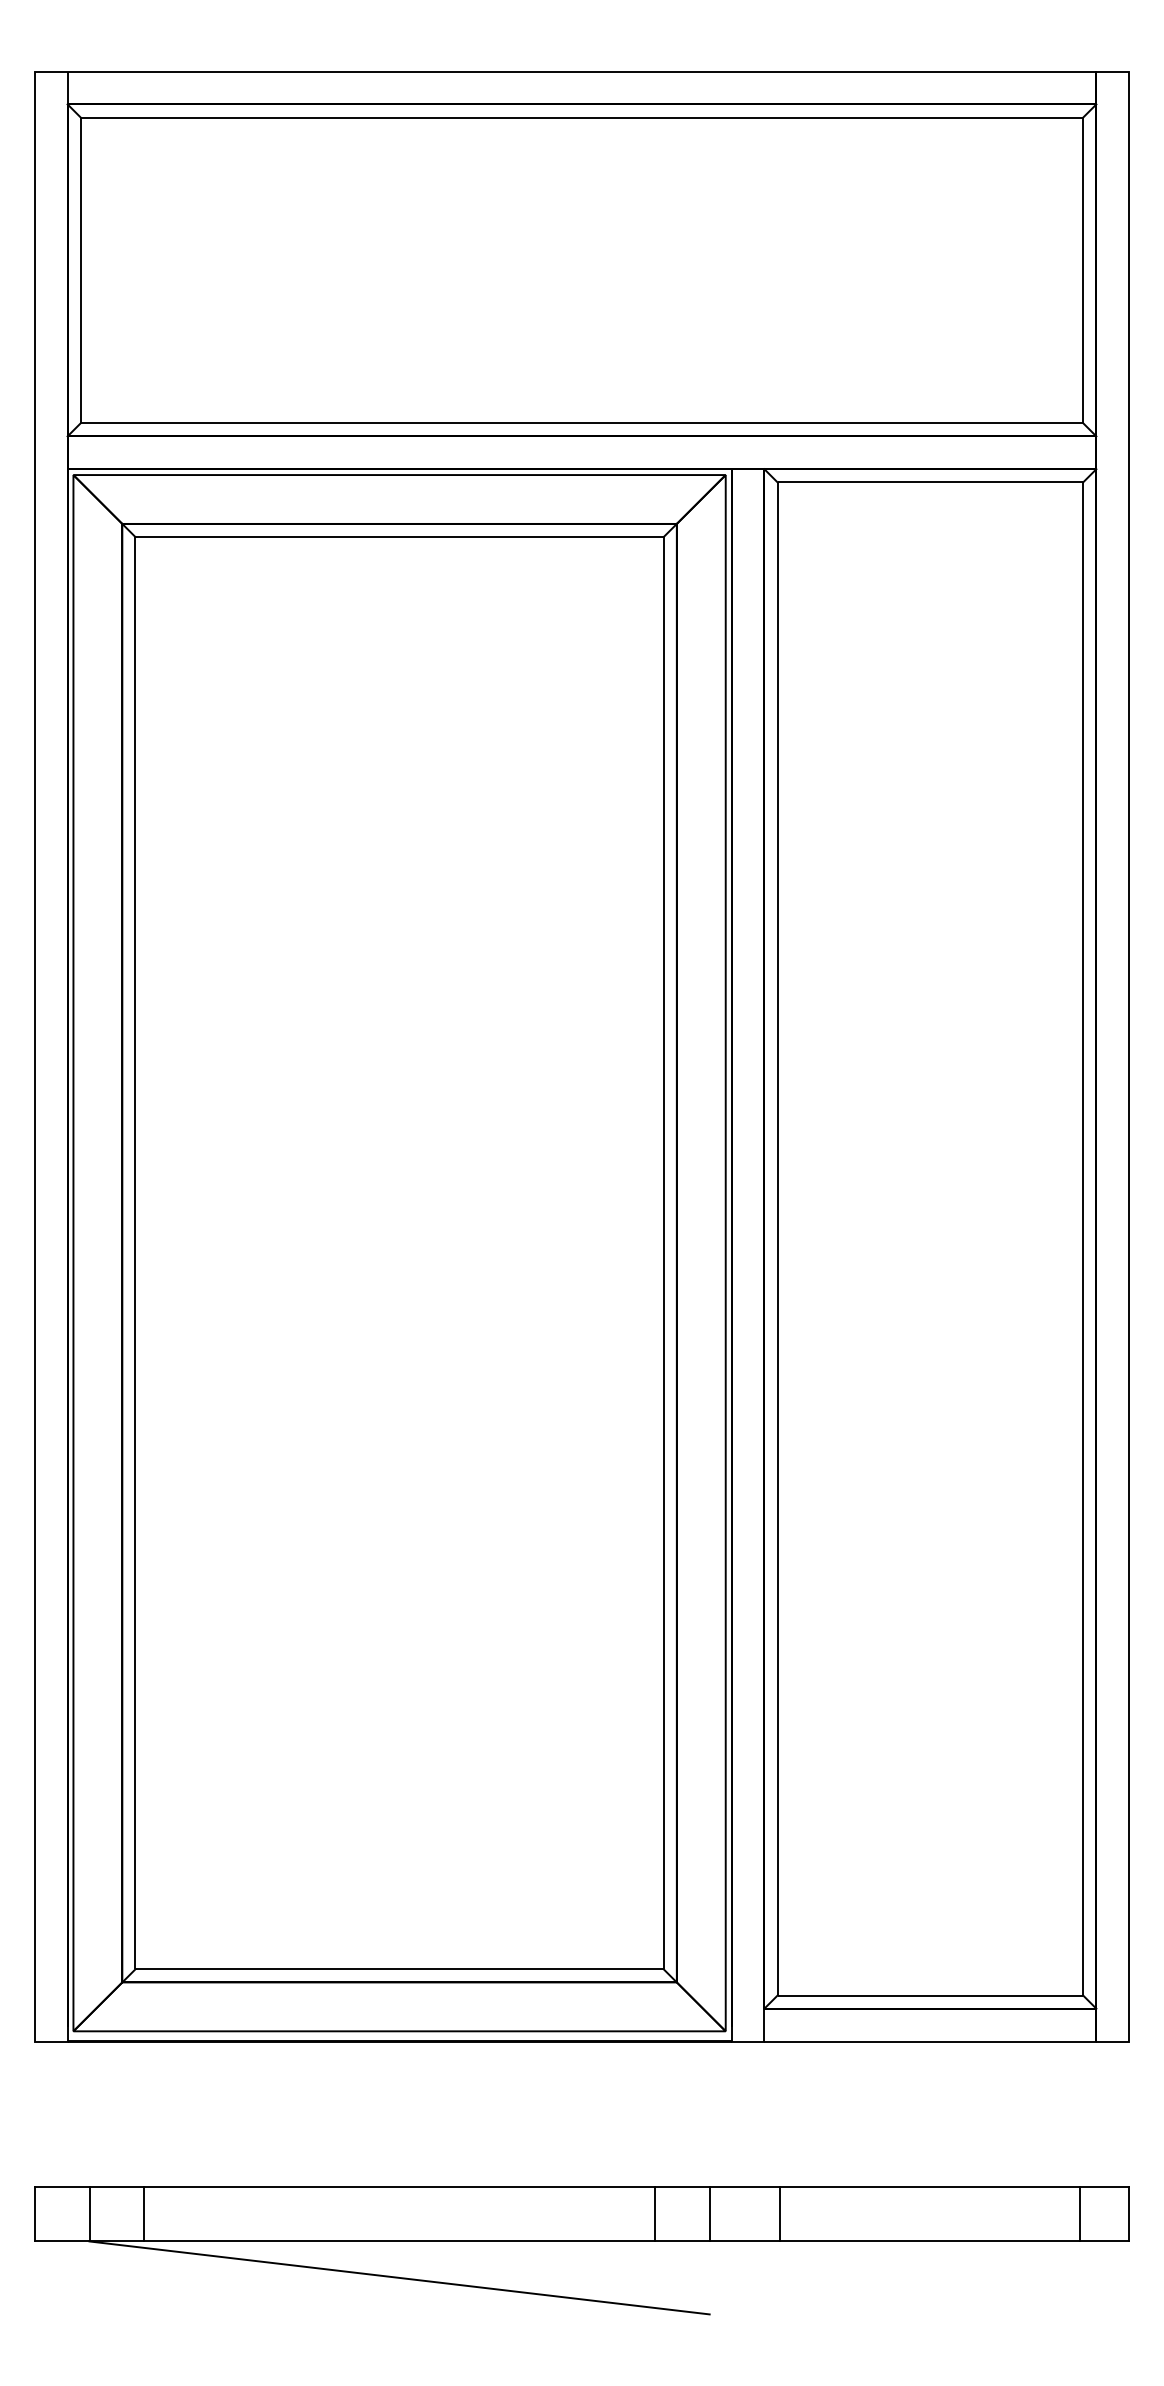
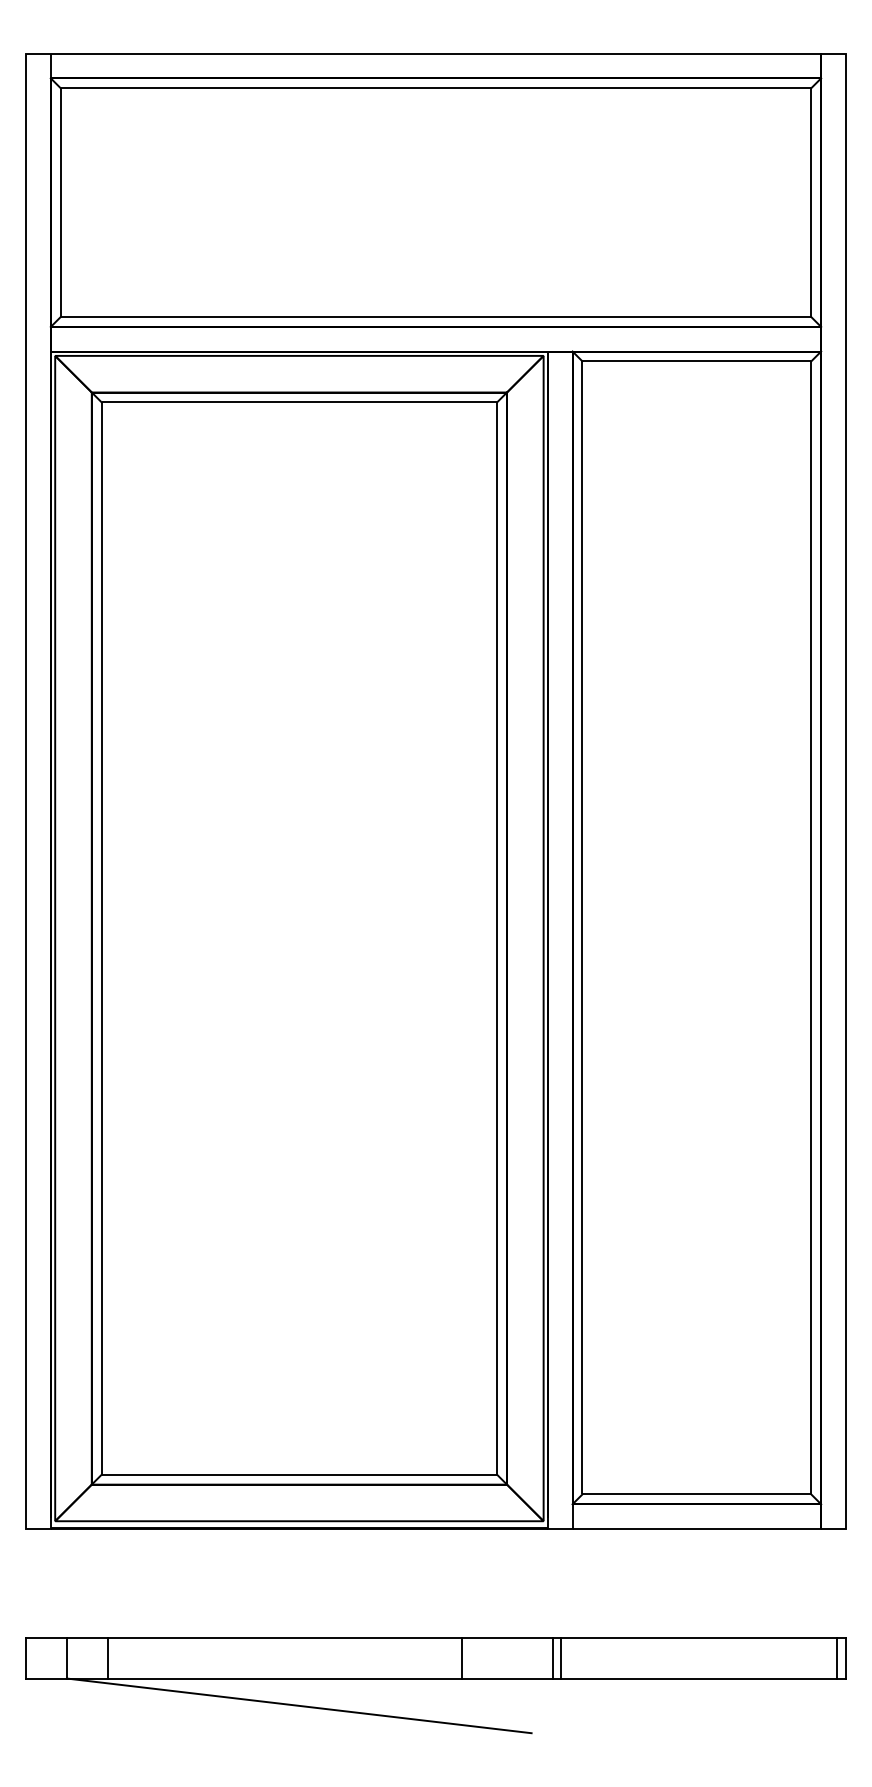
line: (654, 2214) -> (461, 1658), moved
line: (709, 2214) -> (560, 1658), moved
line: (780, 2214) -> (553, 1658), moved
line: (1080, 2214) -> (836, 1658), moved

